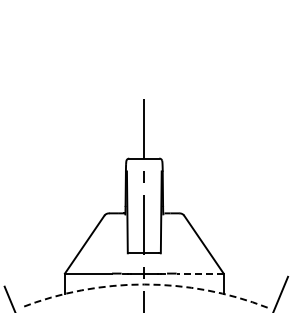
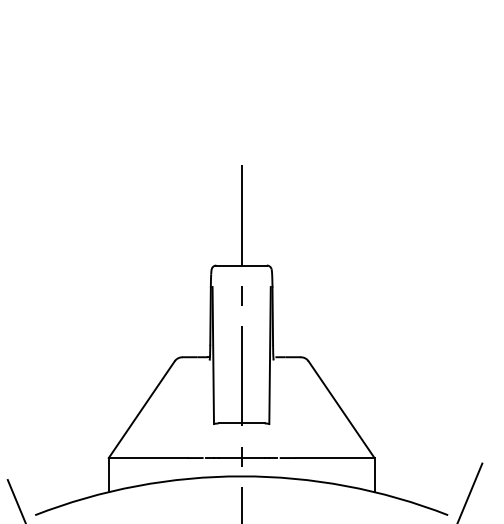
line: (200, 273) -> (335, 457), dashed -> solid
arc: (144, 284) -> (241, 476), dashed -> solid

